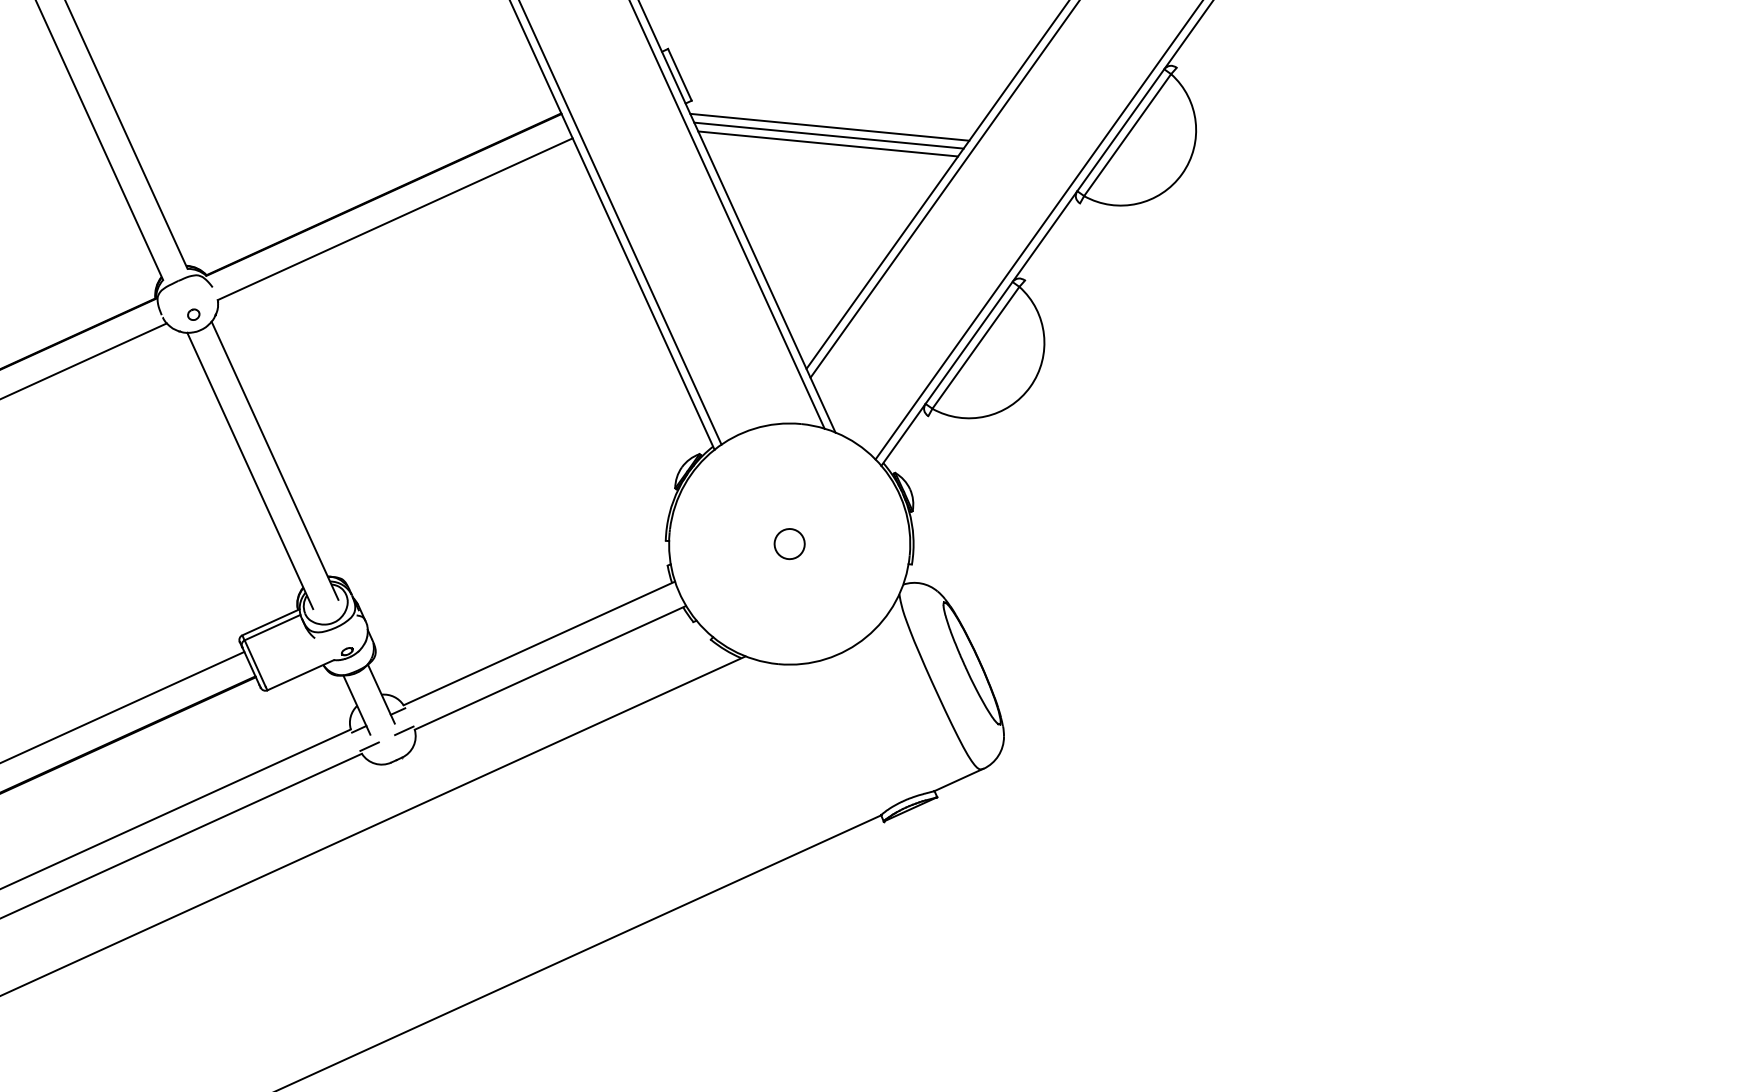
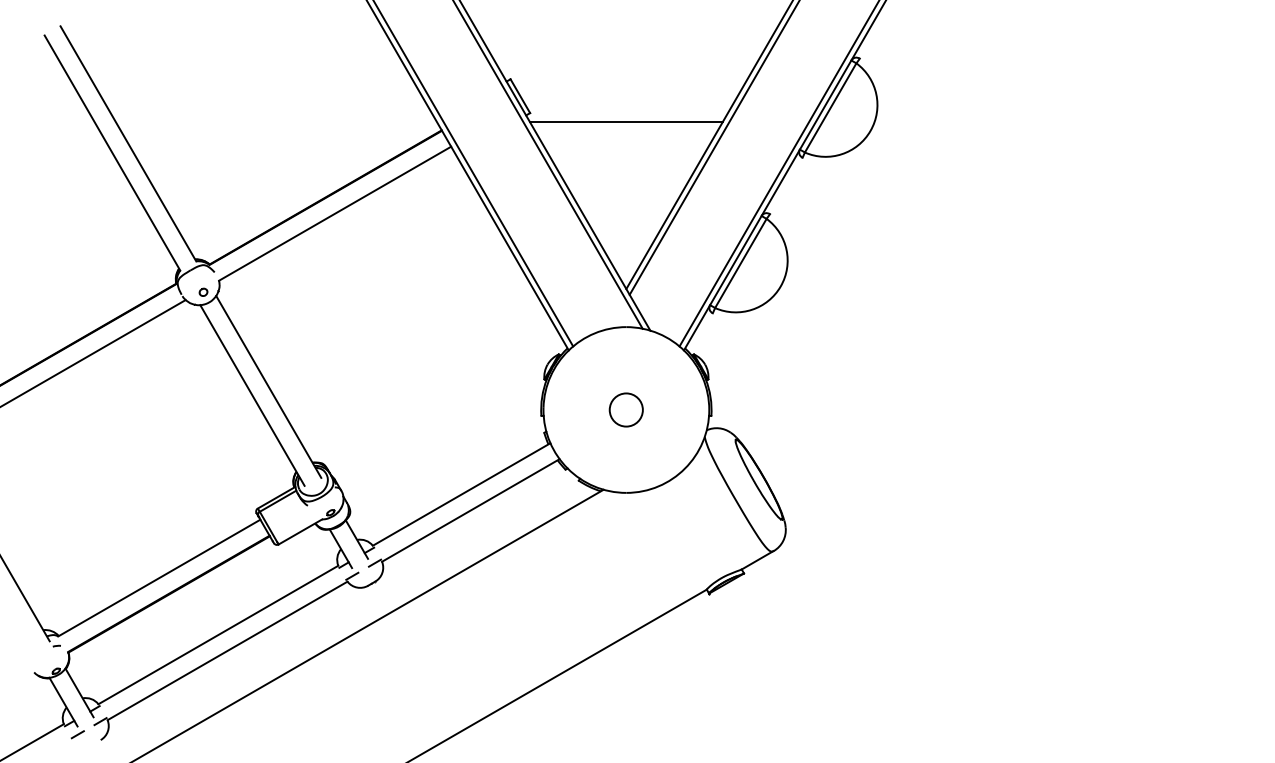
line: (829, 134) -> (626, 127), removed
line: (828, 143) -> (626, 133), removed
circle: (789, 543) -> (626, 409), size x1.6

